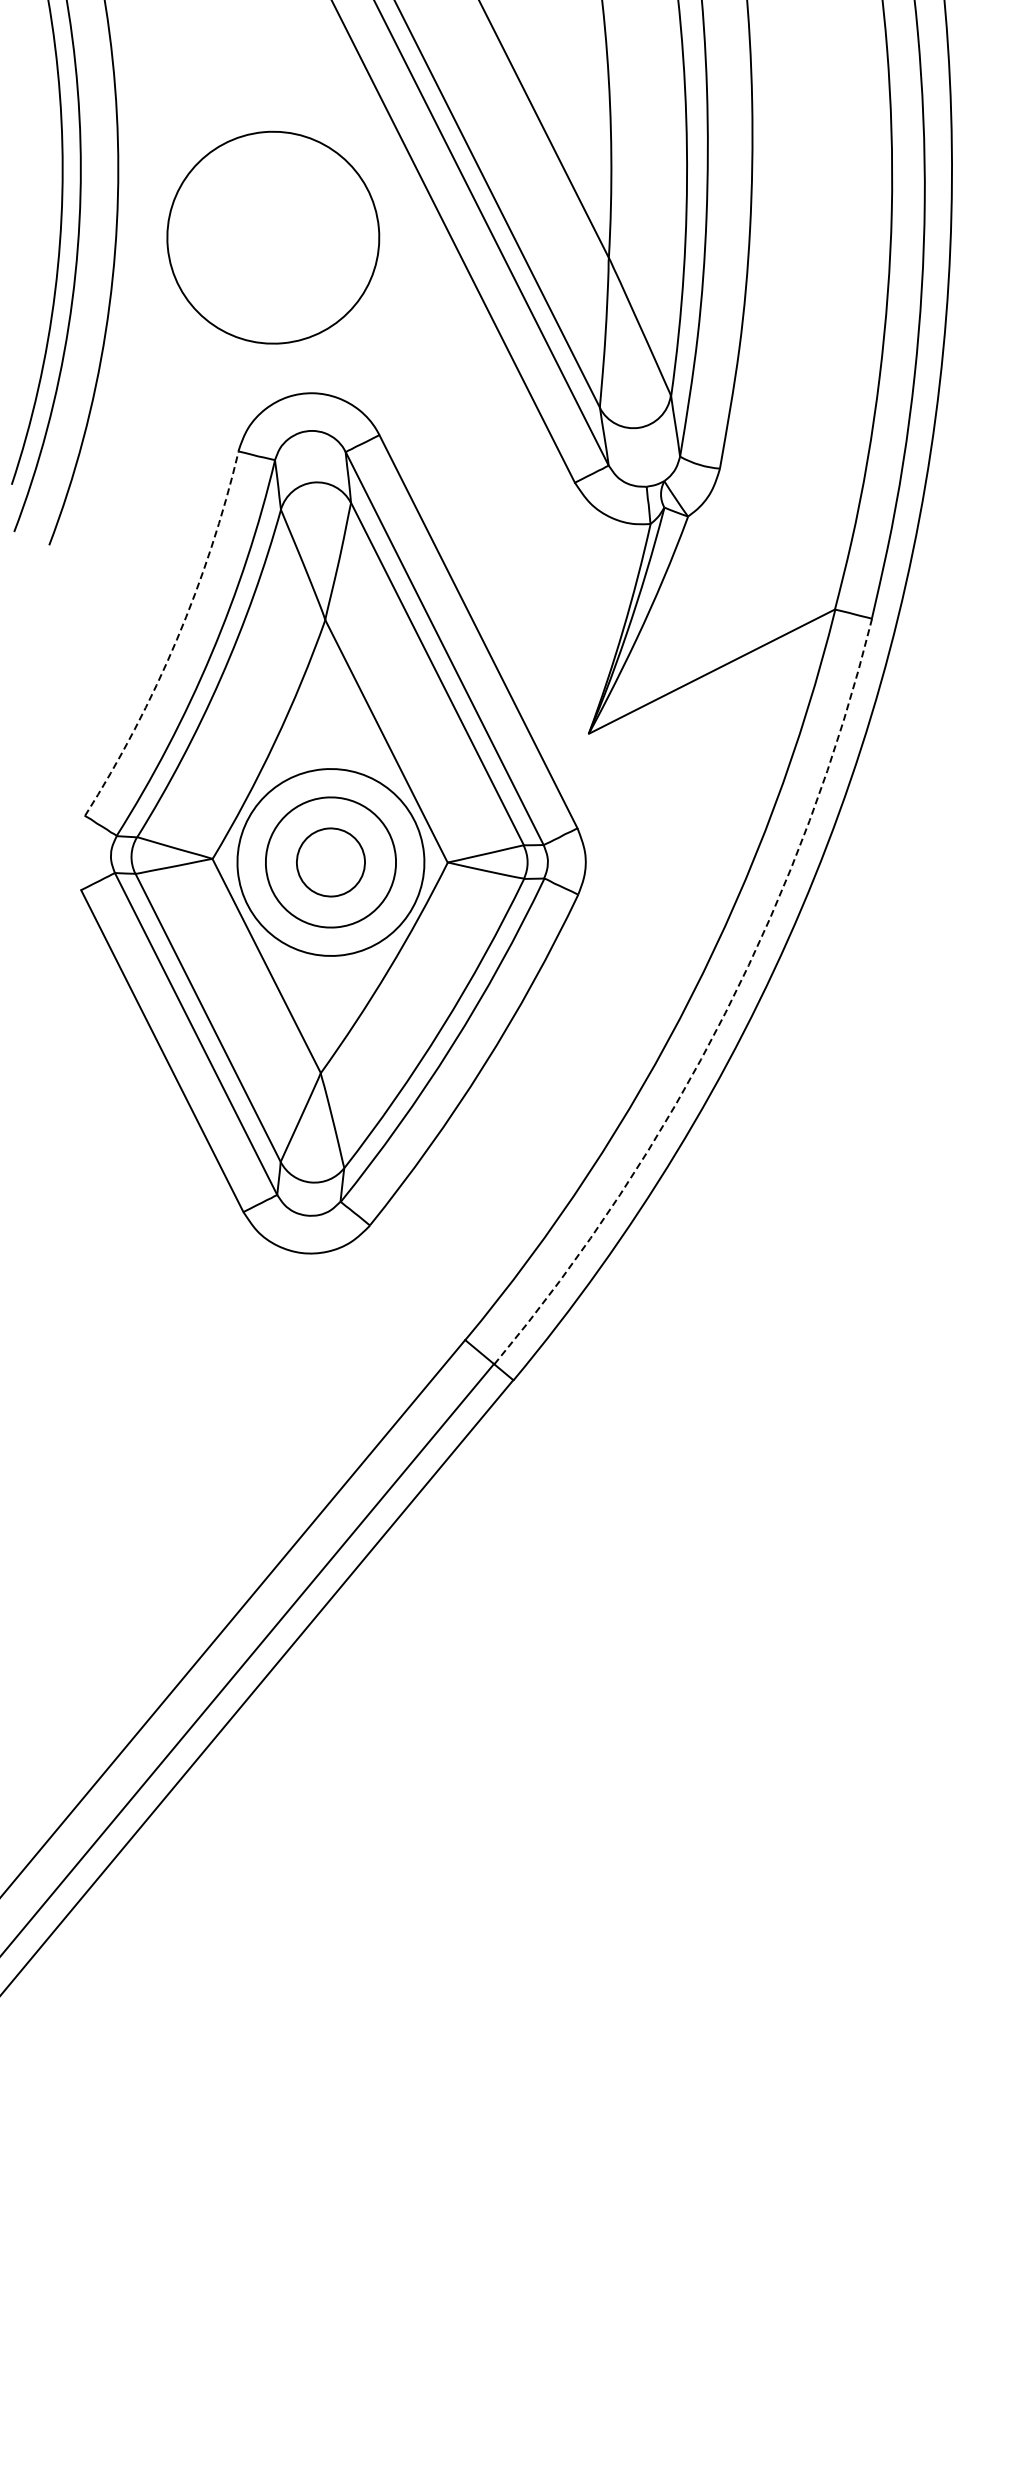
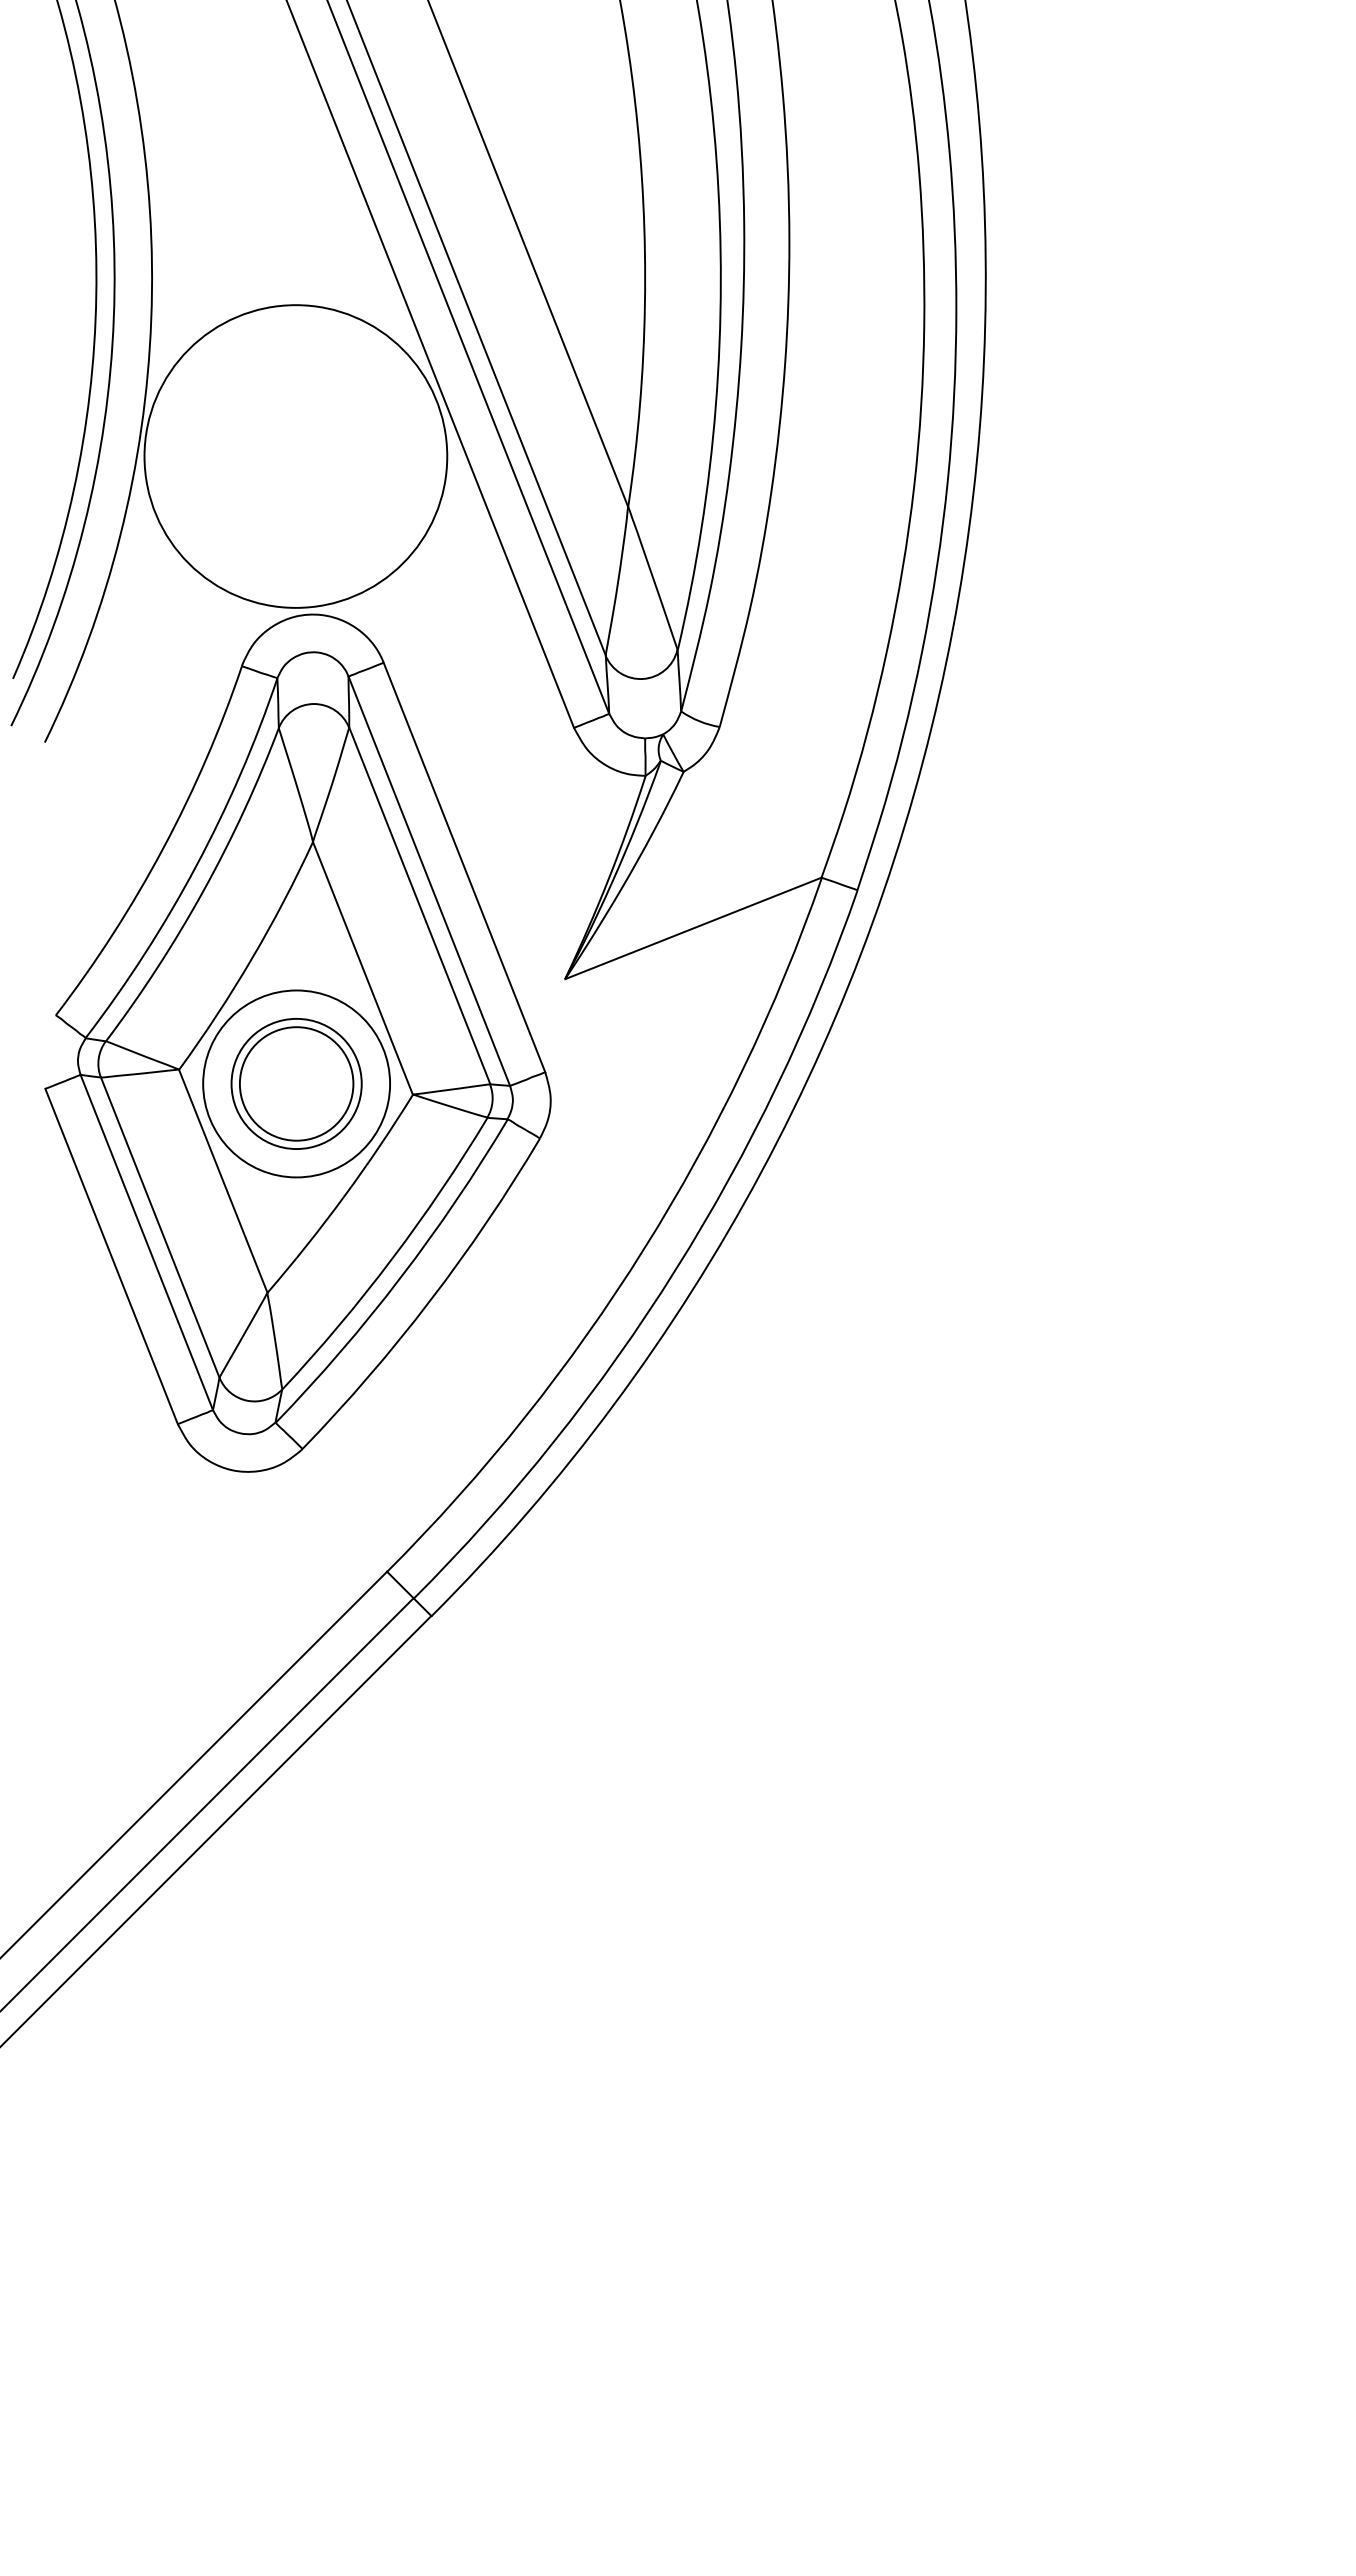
circle: (272, 237) -> (295, 456), size x1.43
arc: (177, 640) -> (163, 848), dashed -> solid
circle: (330, 862) -> (296, 1083), size x1.67
arc: (725, 1012) -> (675, 1269), dashed -> solid

